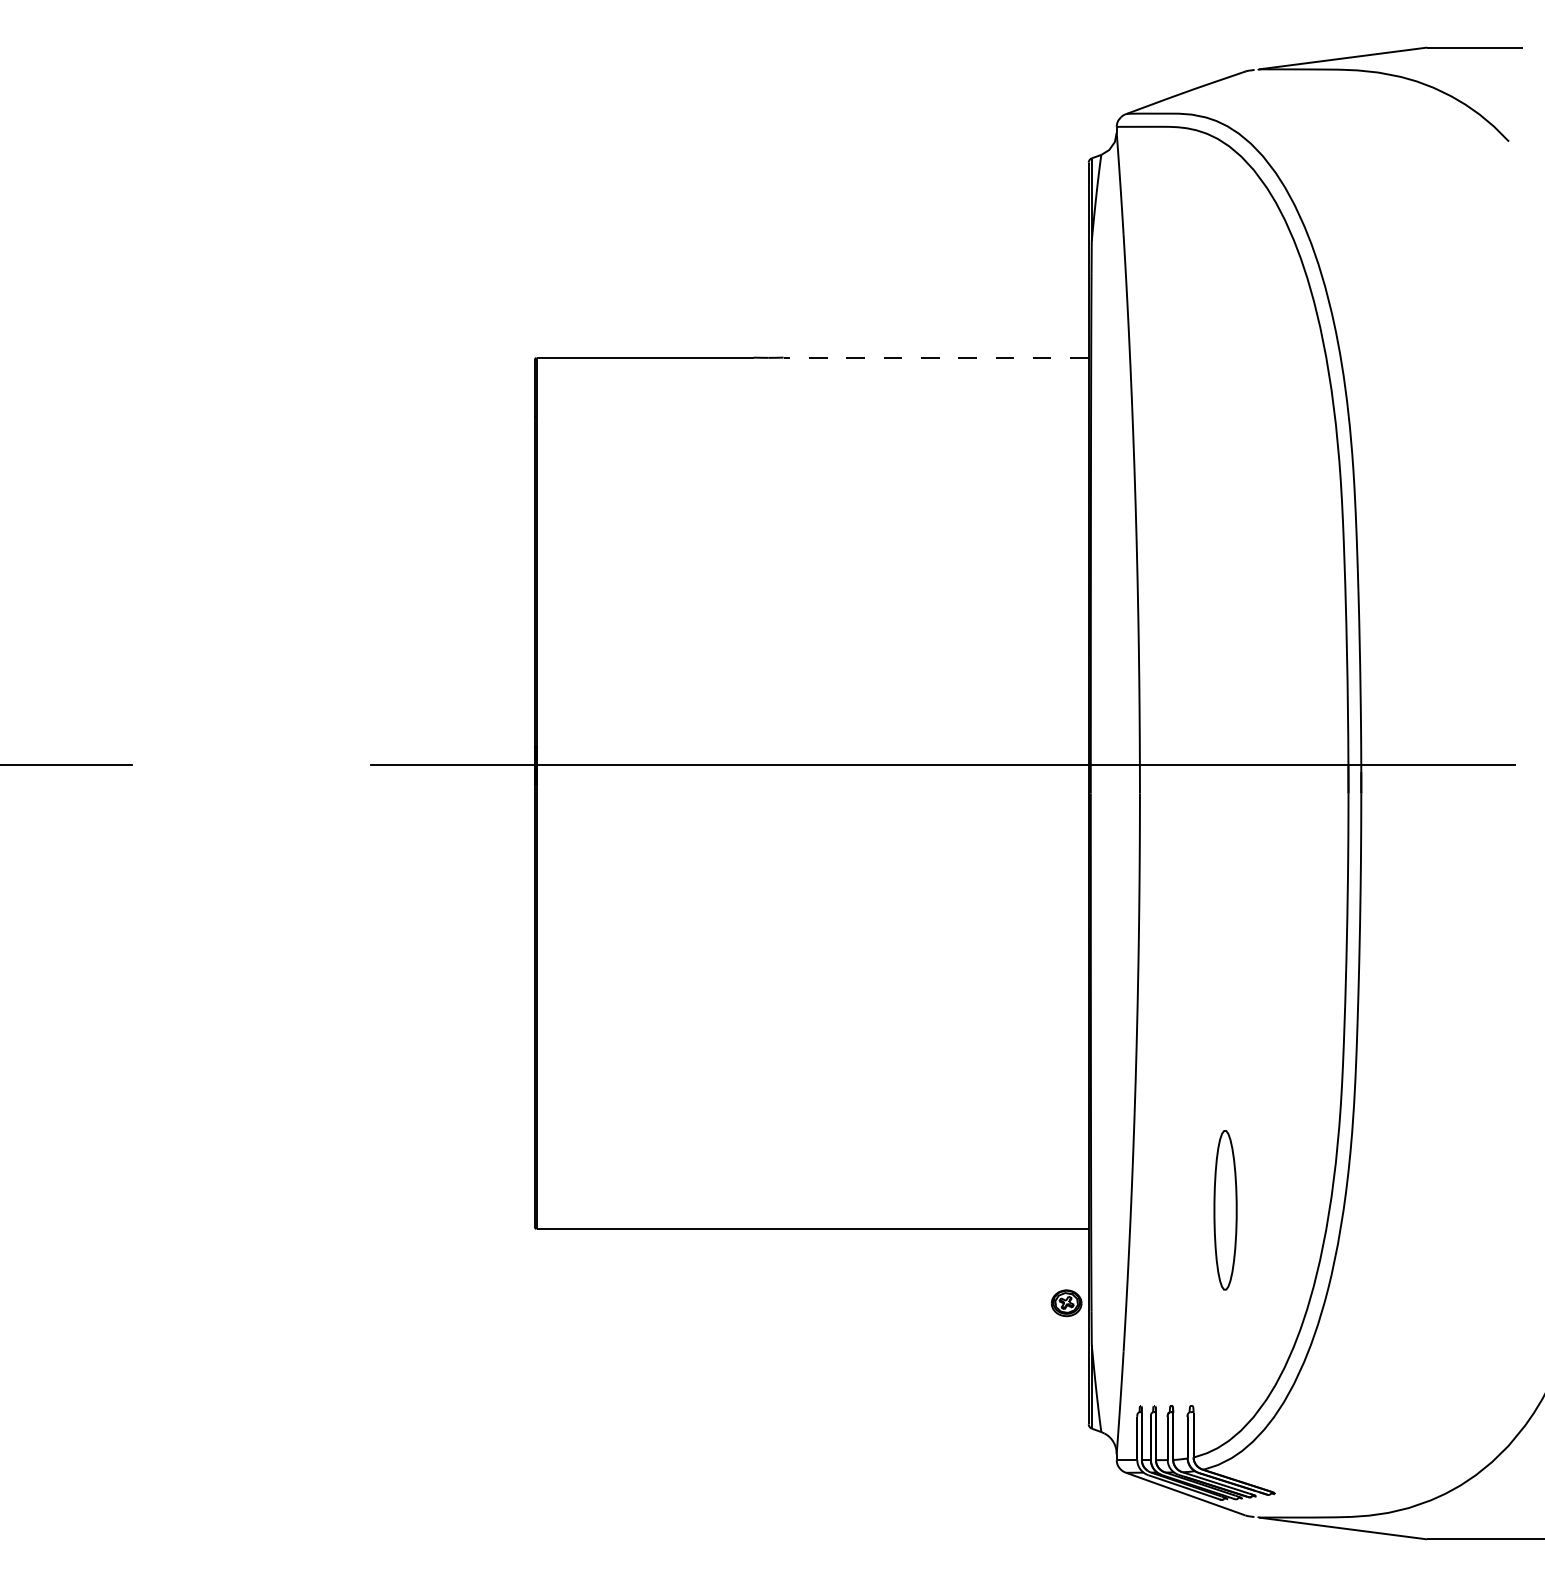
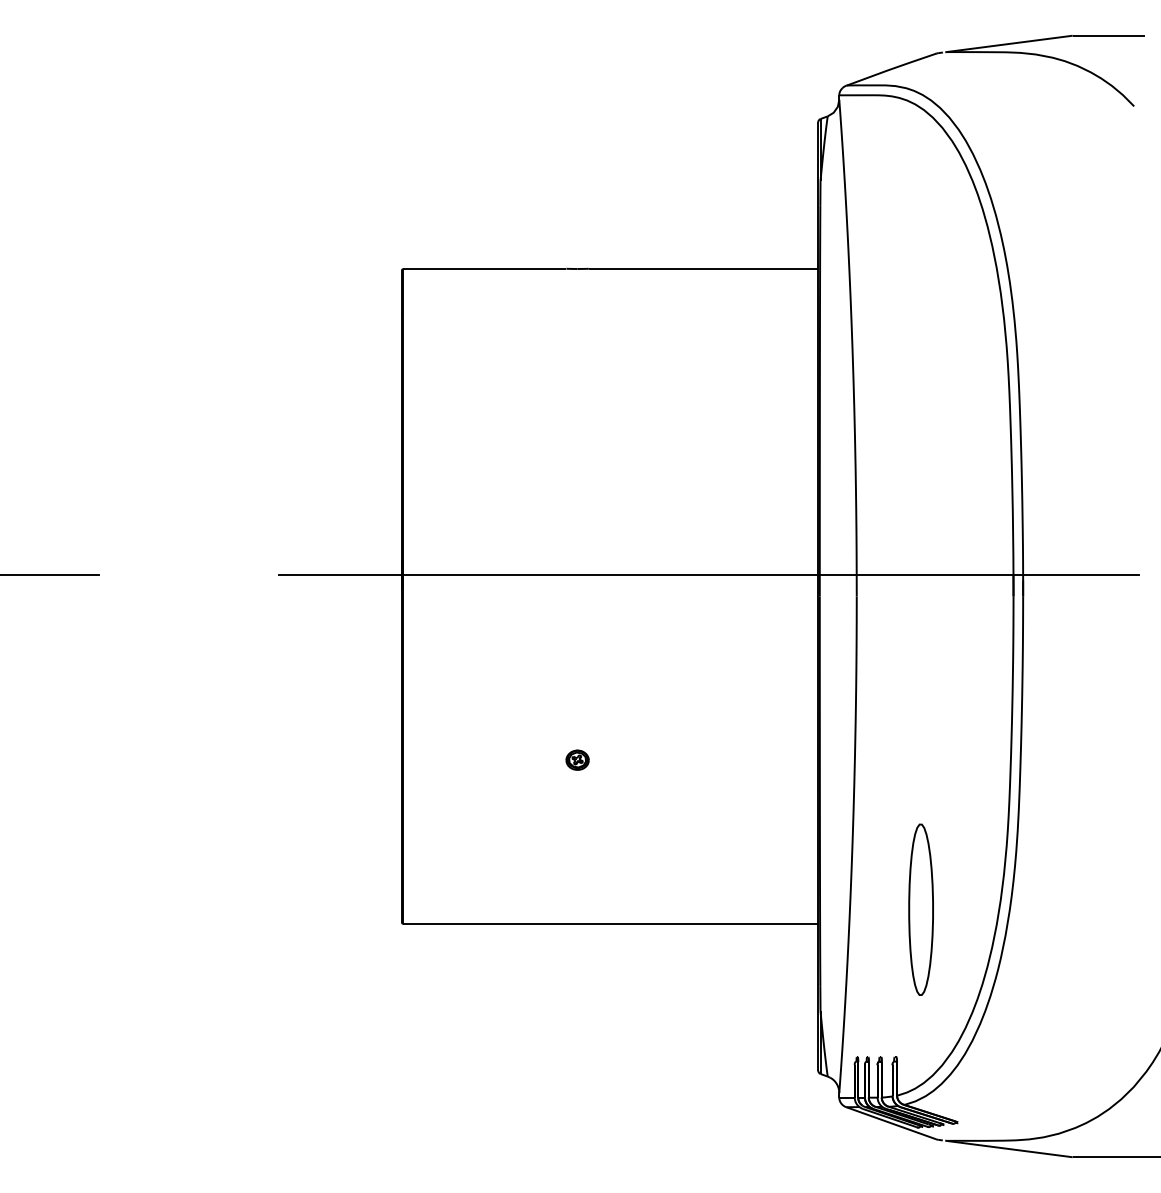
line: (936, 357) -> (703, 268), dashed -> solid
part: (1225, 1210) -> (921, 910), size x1.43
part: (1066, 1303) -> (577, 760), moved

